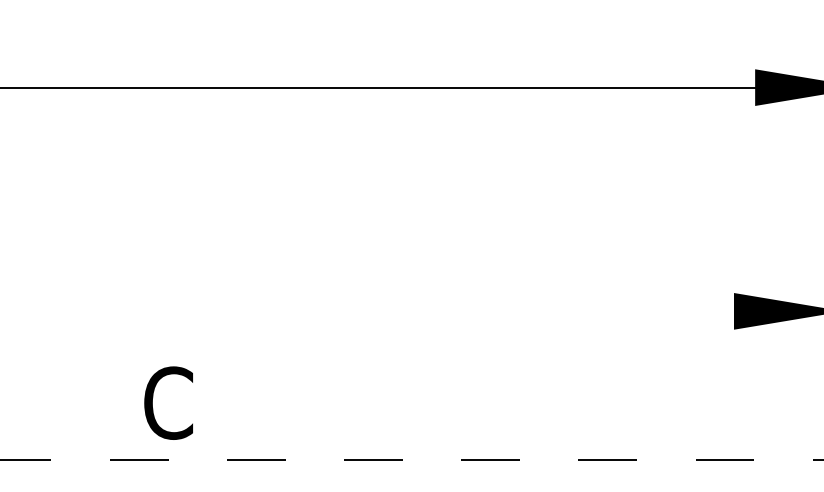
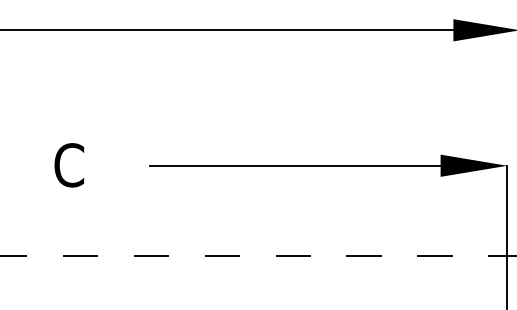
line: (492, 310) -> (294, 165), added
text: (168, 403) -> (69, 165), moved

